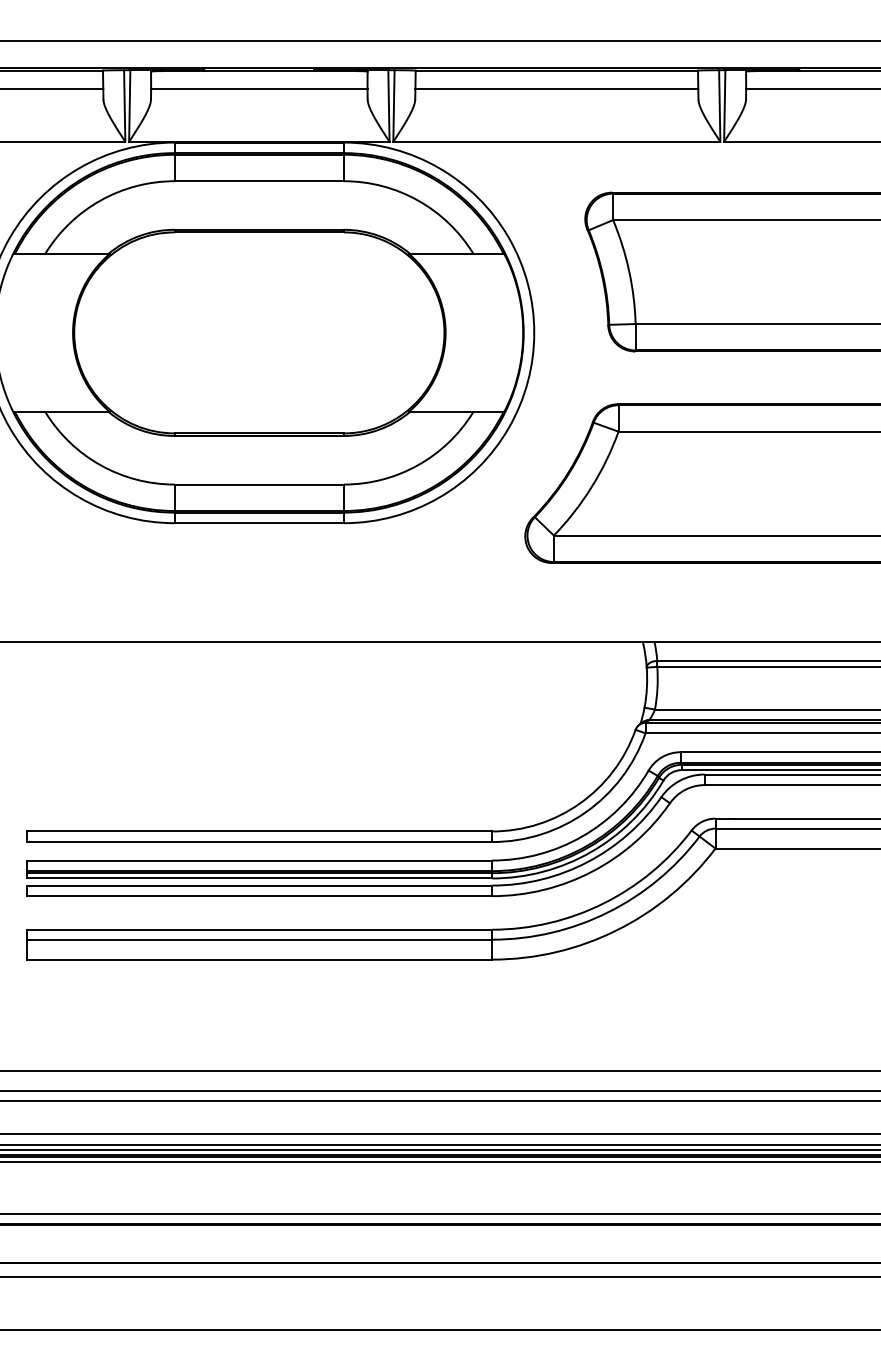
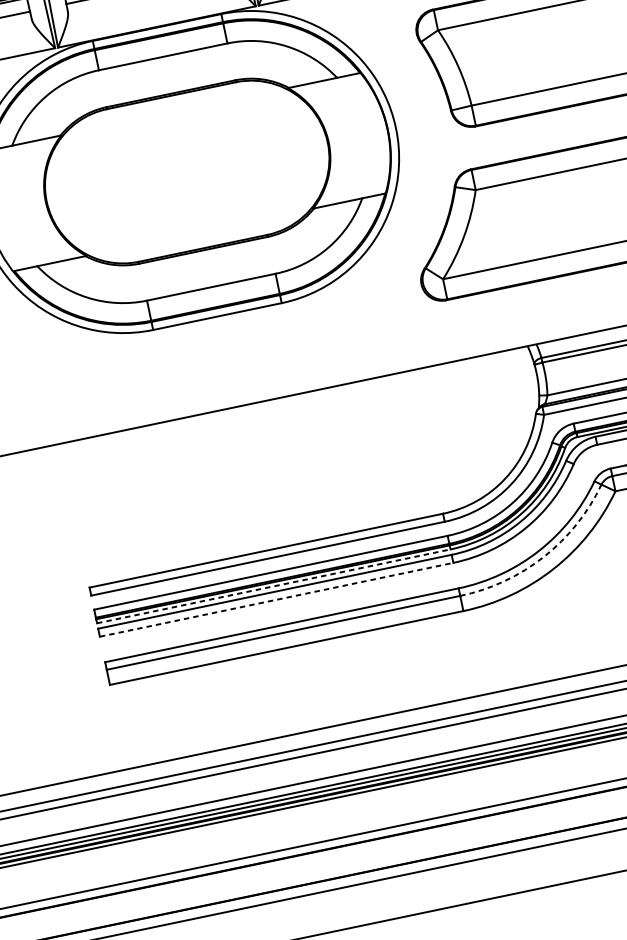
line: (259, 878) -> (273, 586), solid -> dashed
line: (259, 896) -> (276, 600), solid -> dashed
arc: (607, 912) -> (543, 556), solid -> dashed

